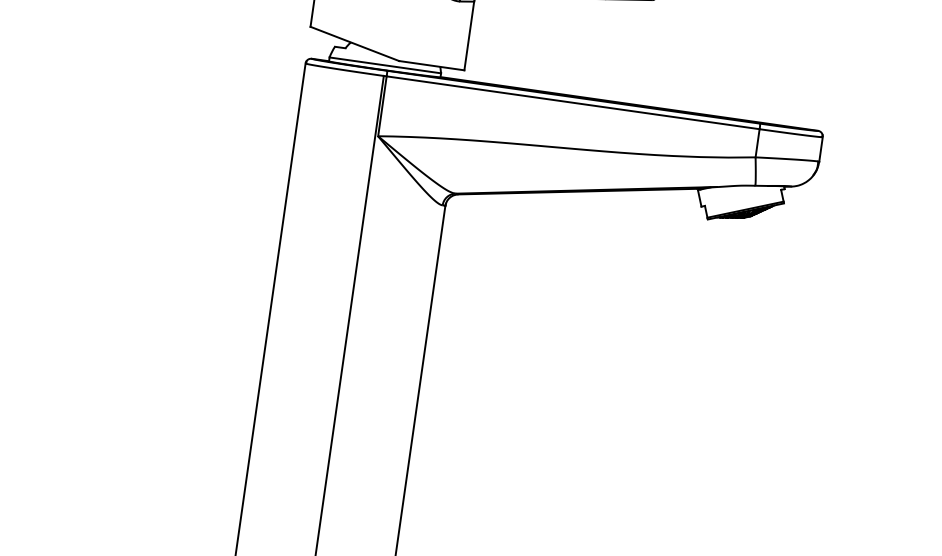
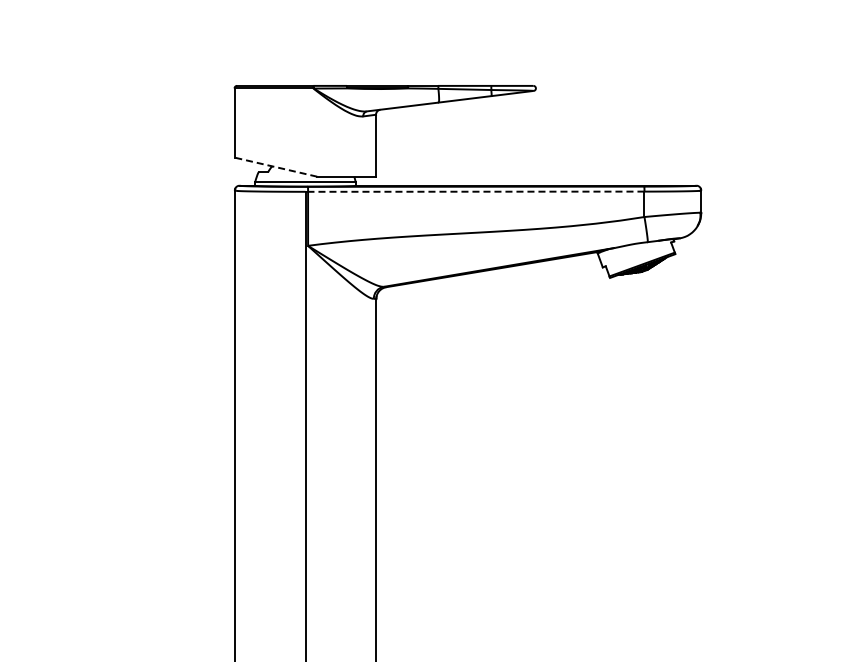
line: (354, 44) -> (275, 167), solid -> dashed
line: (572, 102) -> (475, 191), solid -> dashed

